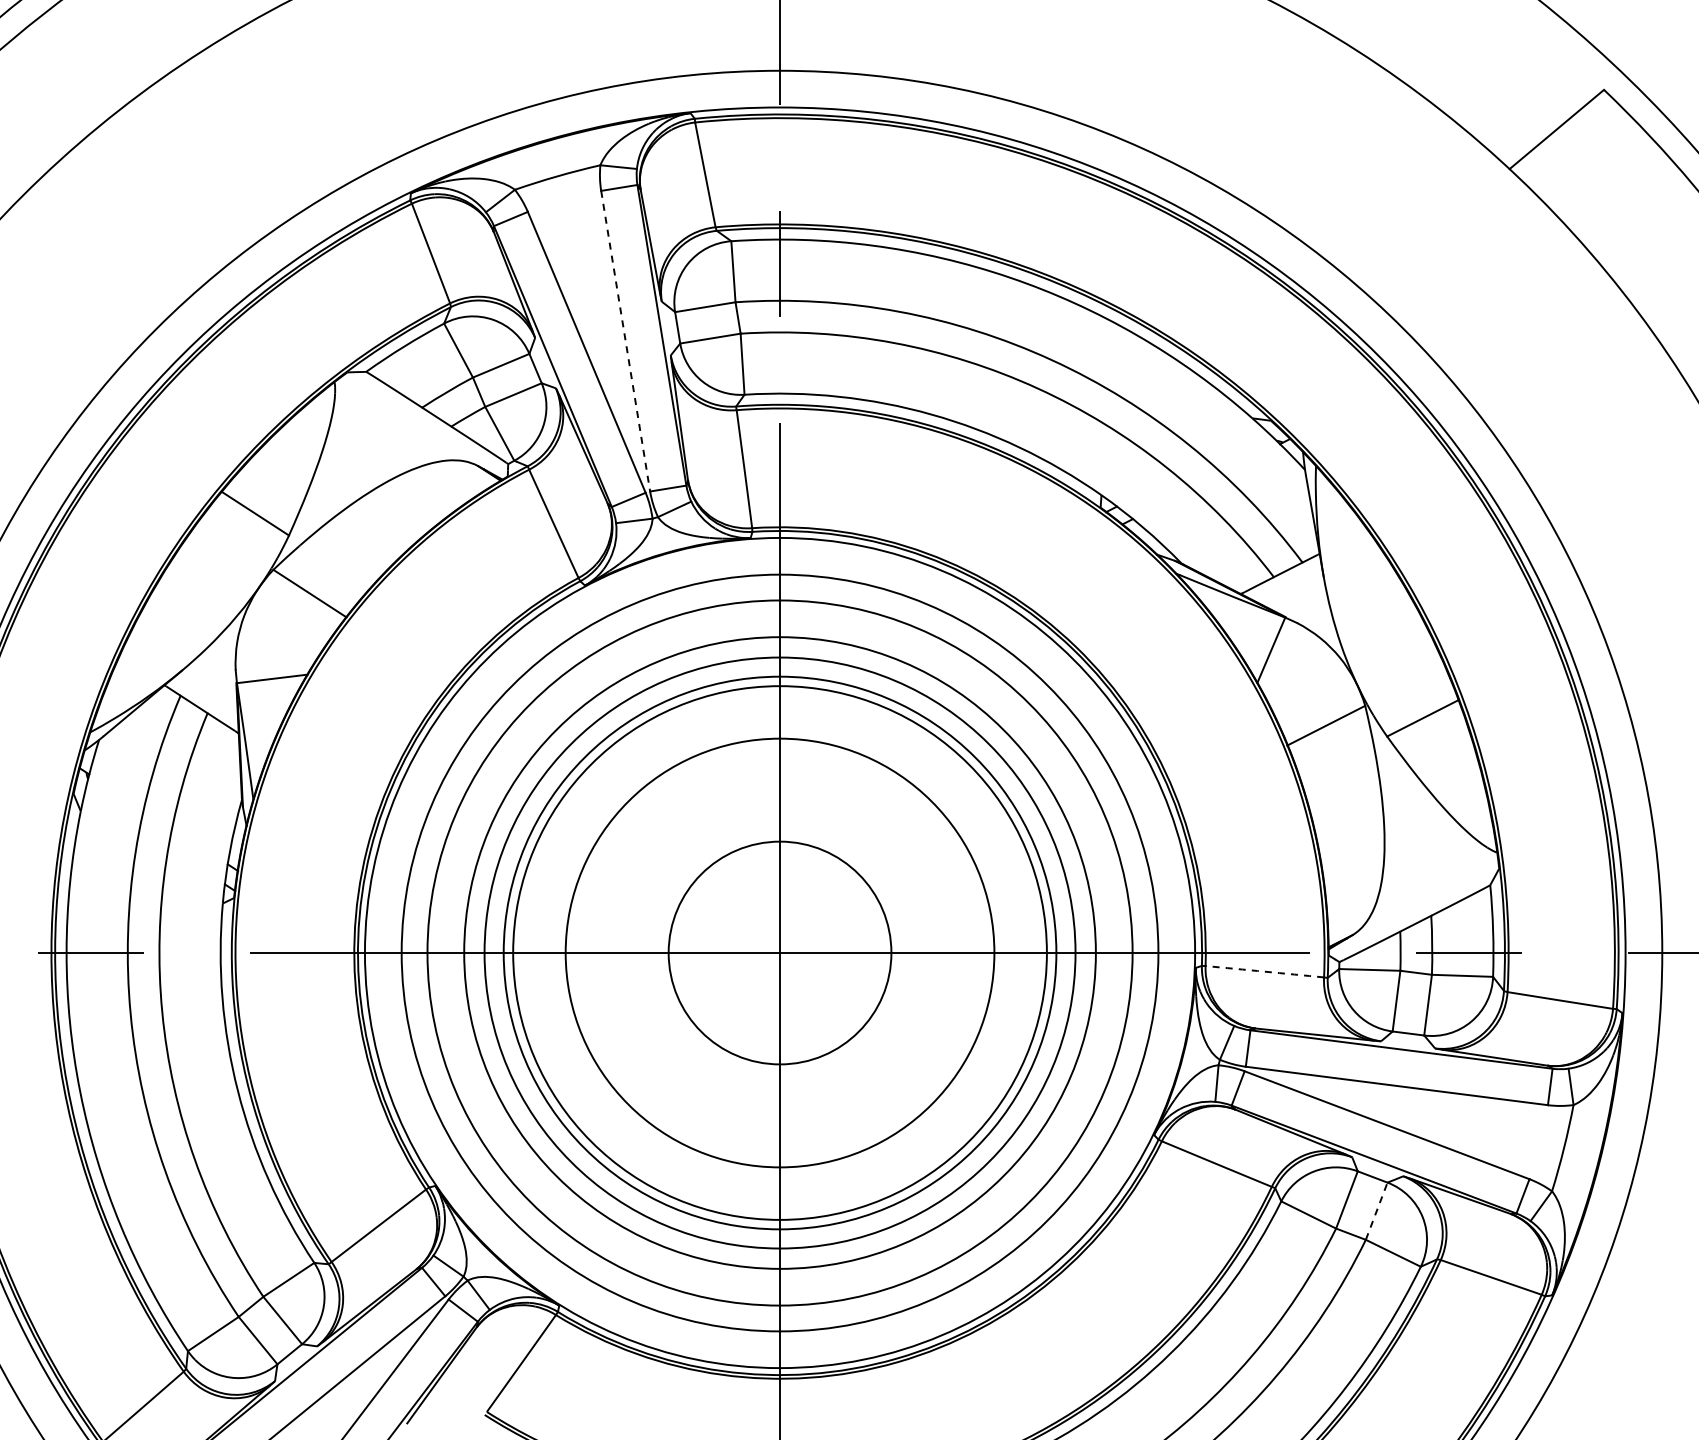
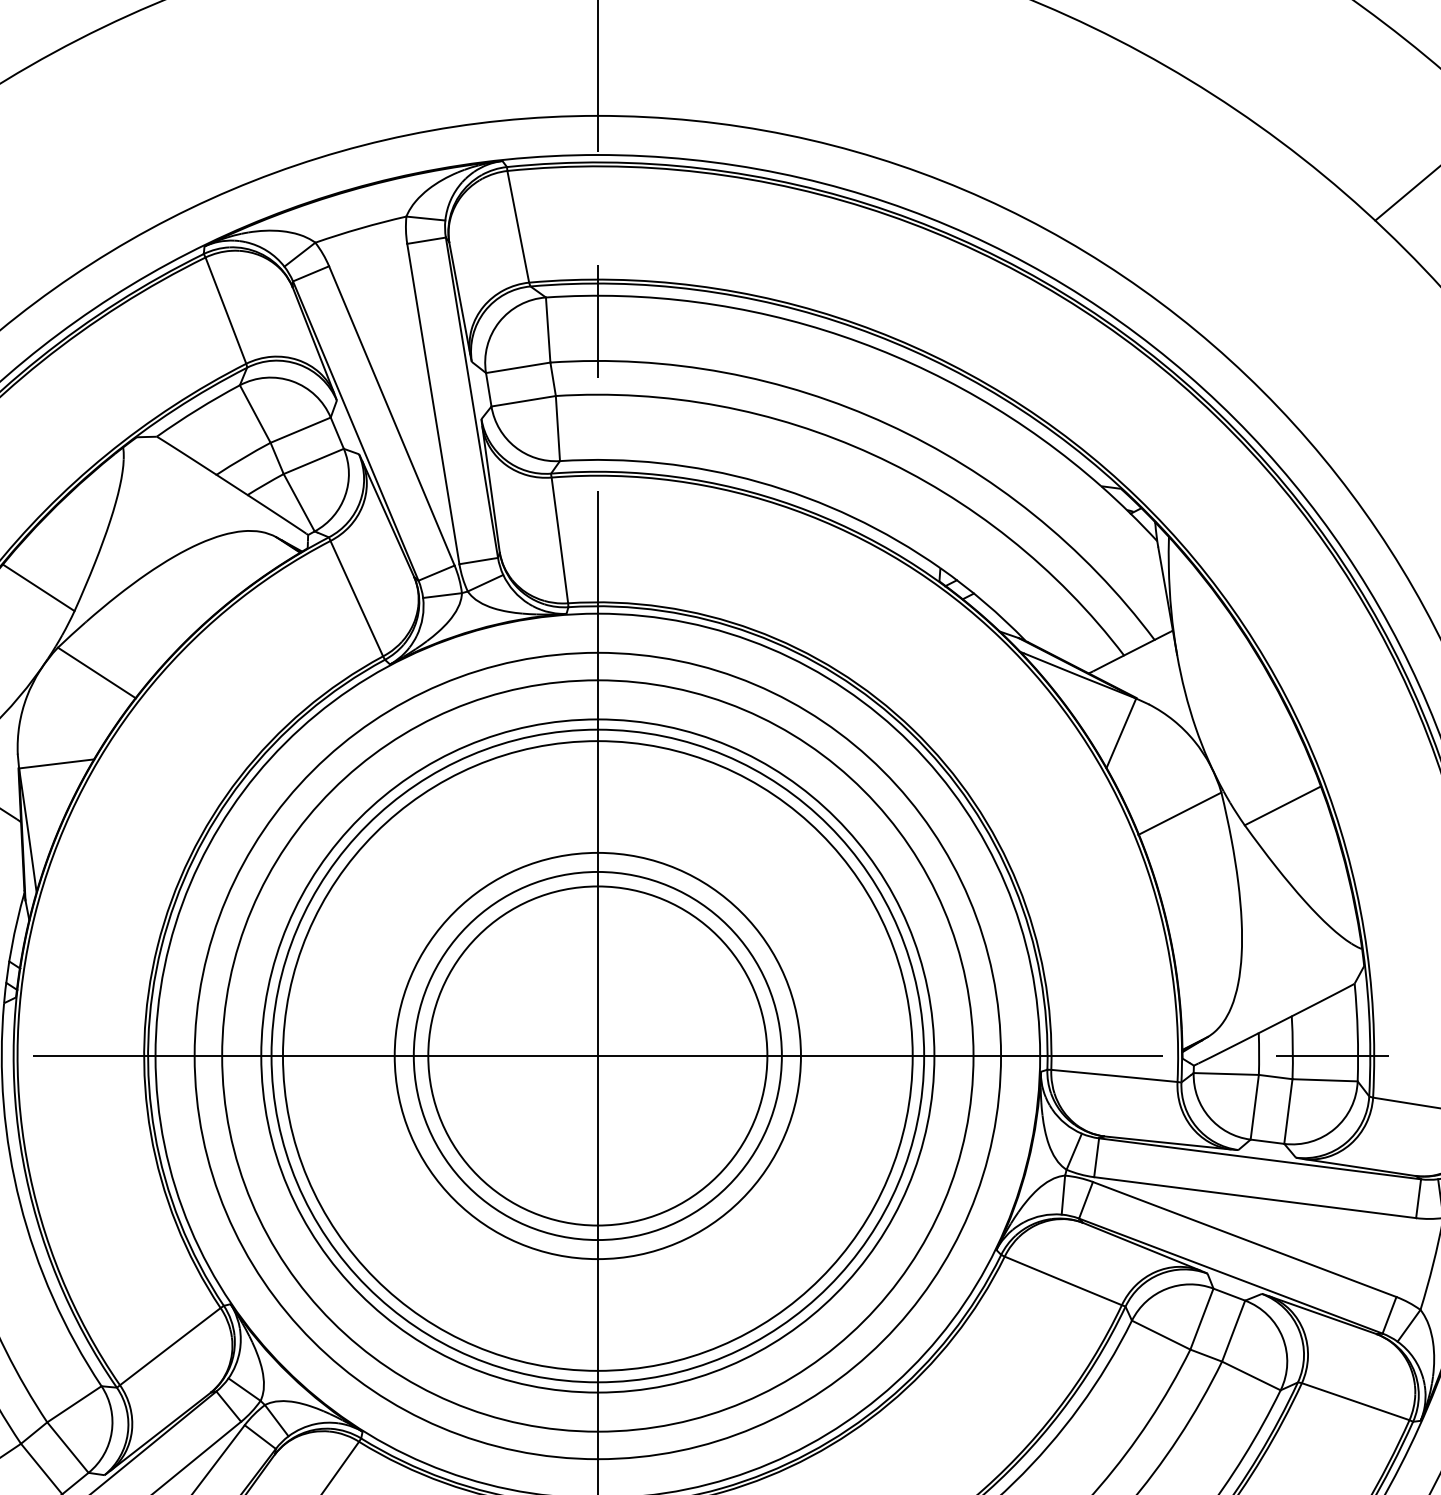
line: (625, 341) -> (433, 404), dashed -> solid
circle: (779, 952) -> (597, 1055), size x0.62
circle: (779, 952) -> (597, 1055), size x0.71
circle: (779, 952) -> (597, 1055), size x1.43
circle: (779, 952) -> (597, 1055), size x1.43
arc: (1264, 971) -> (1114, 1075), dashed -> solid
line: (1376, 1211) -> (1233, 1331), dashed -> solid

